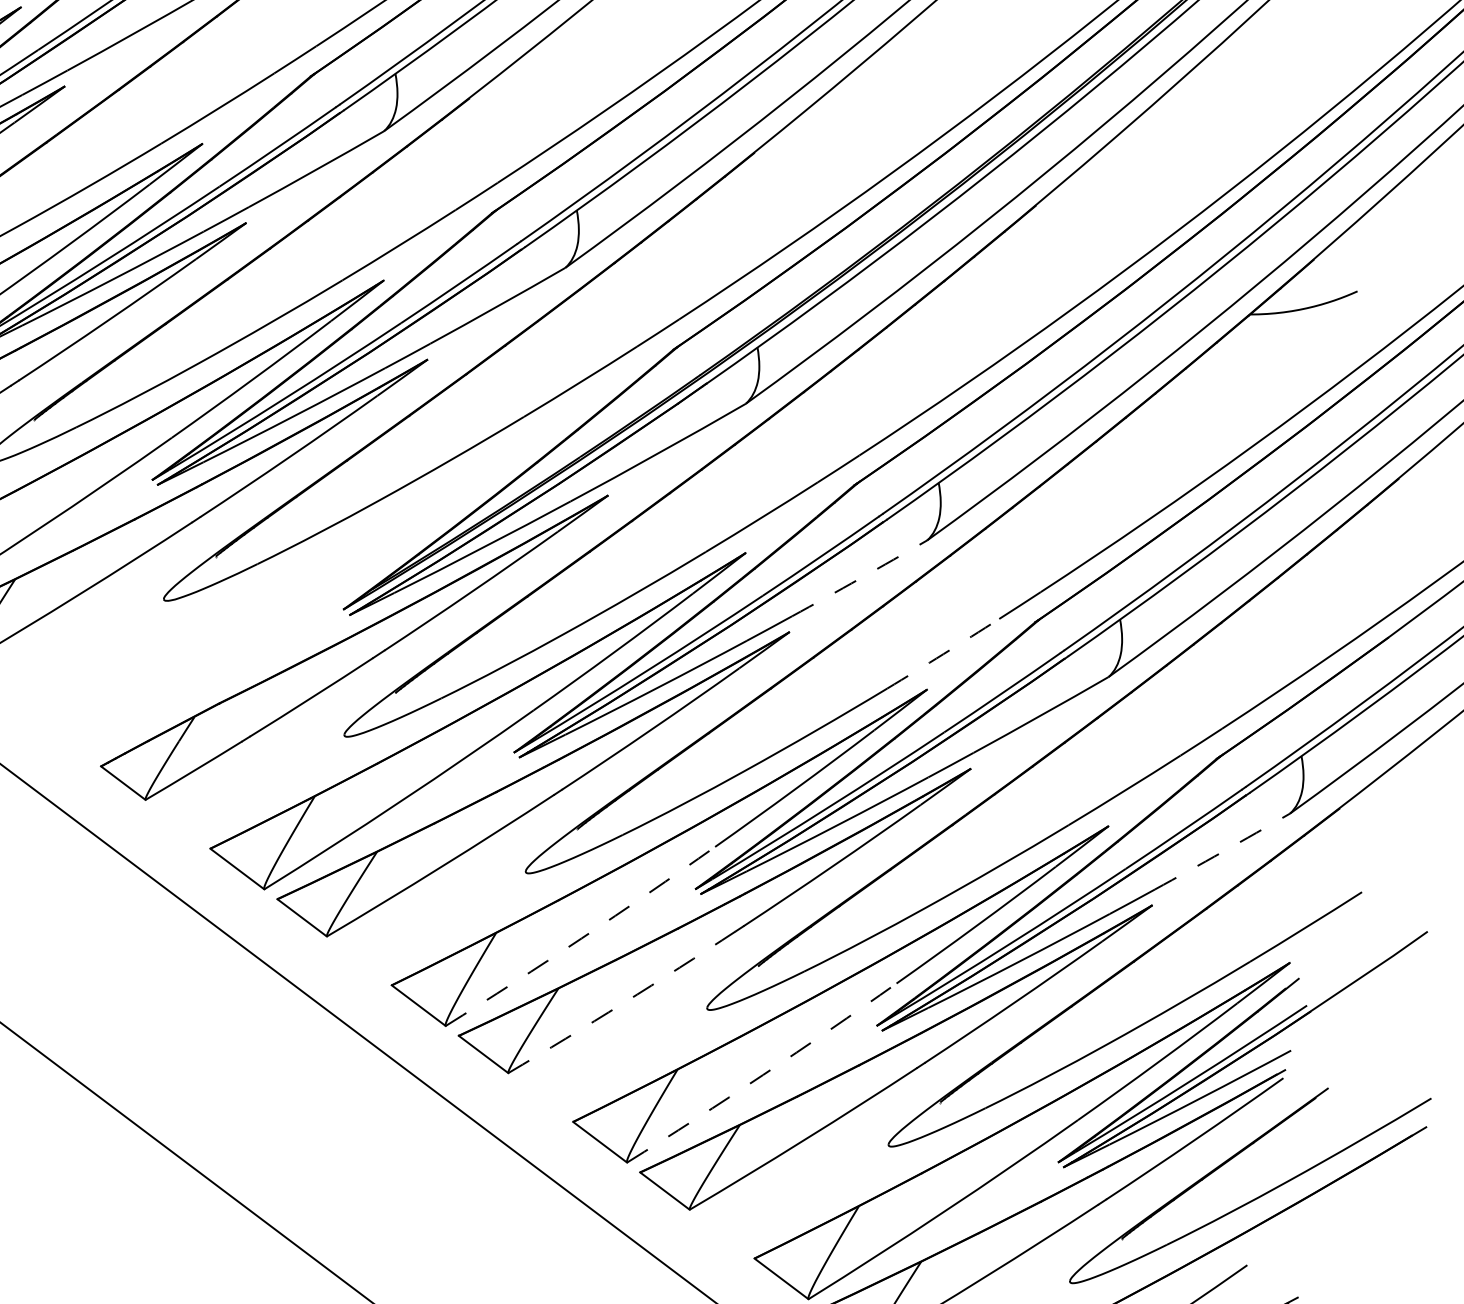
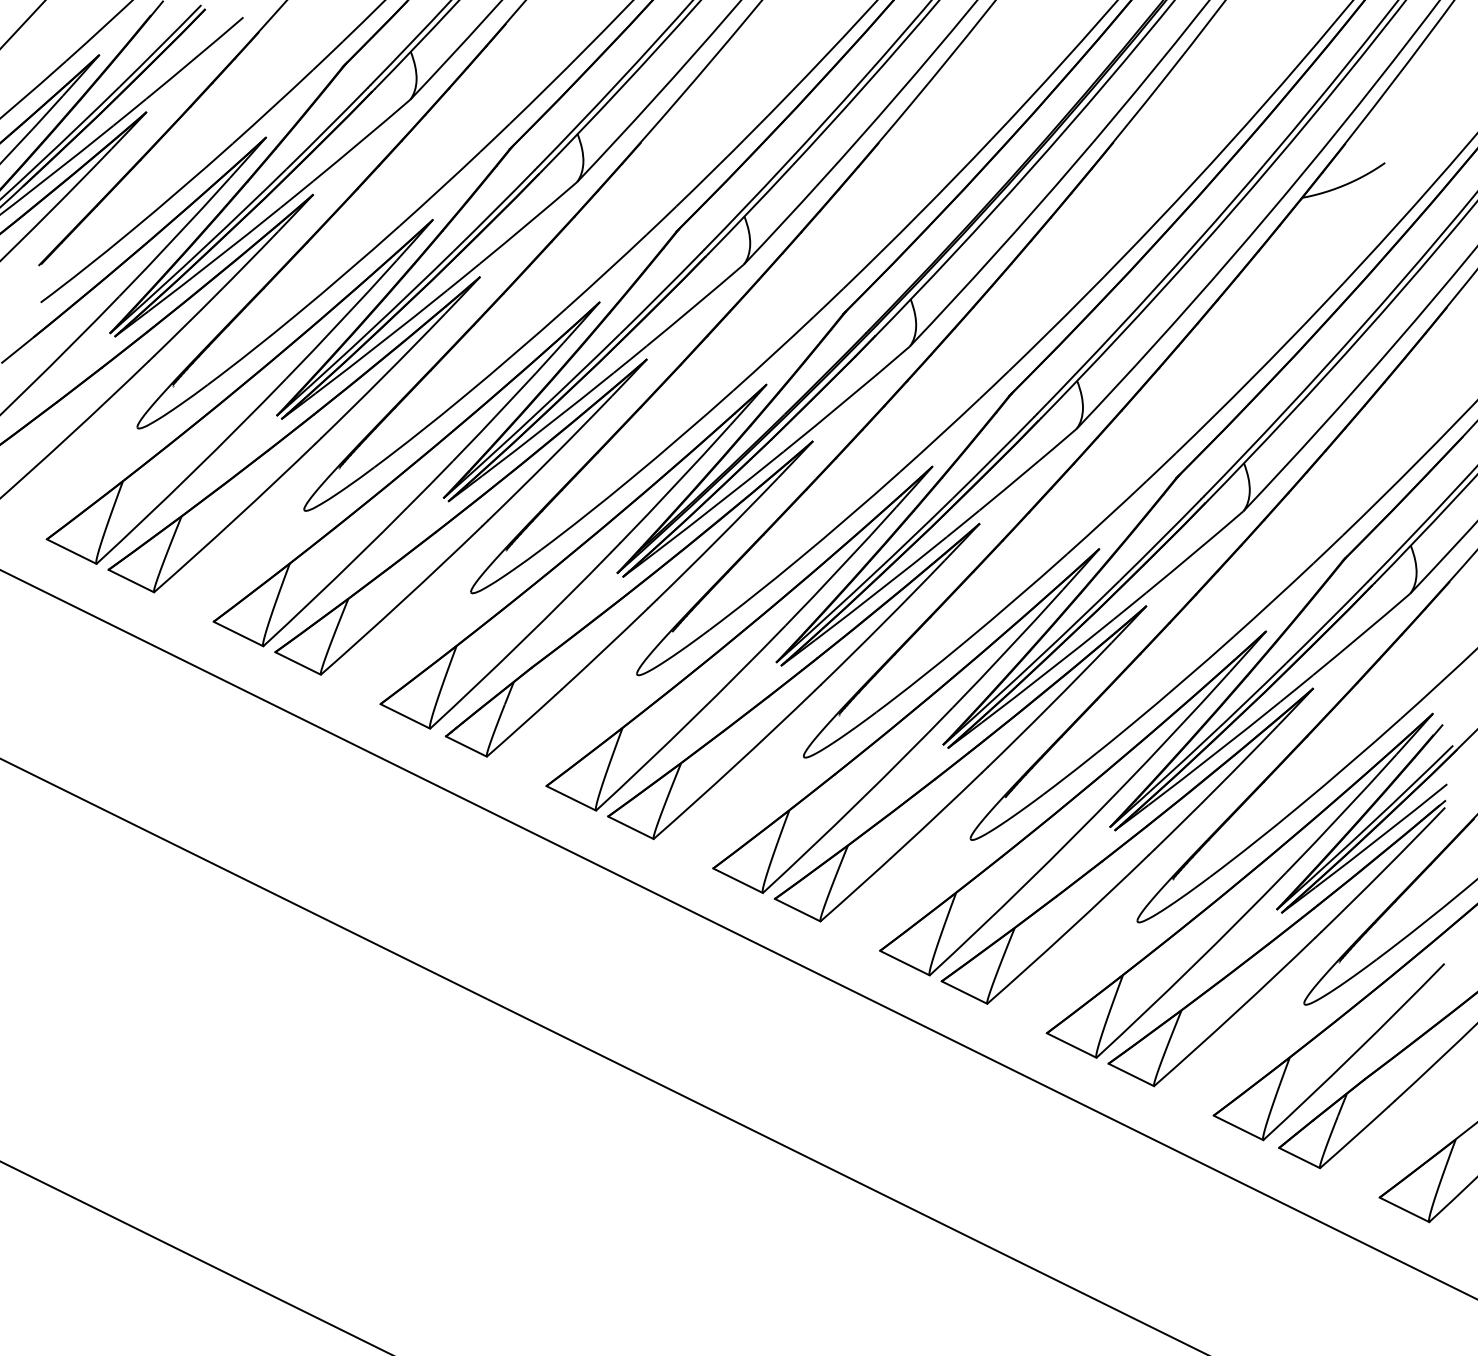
arc: (860, 578) -> (1028, 469), dashed -> solid
part: (294, 579) -> (573, 556), added
arc: (944, 653) -> (1107, 517), dashed -> solid
arc: (1222, 851) -> (1361, 634), dashed -> solid
arc: (582, 938) -> (859, 801), dashed -> solid
arc: (623, 1003) -> (902, 847), dashed -> solid
arc: (762, 1075) -> (1025, 884), dashed -> solid

